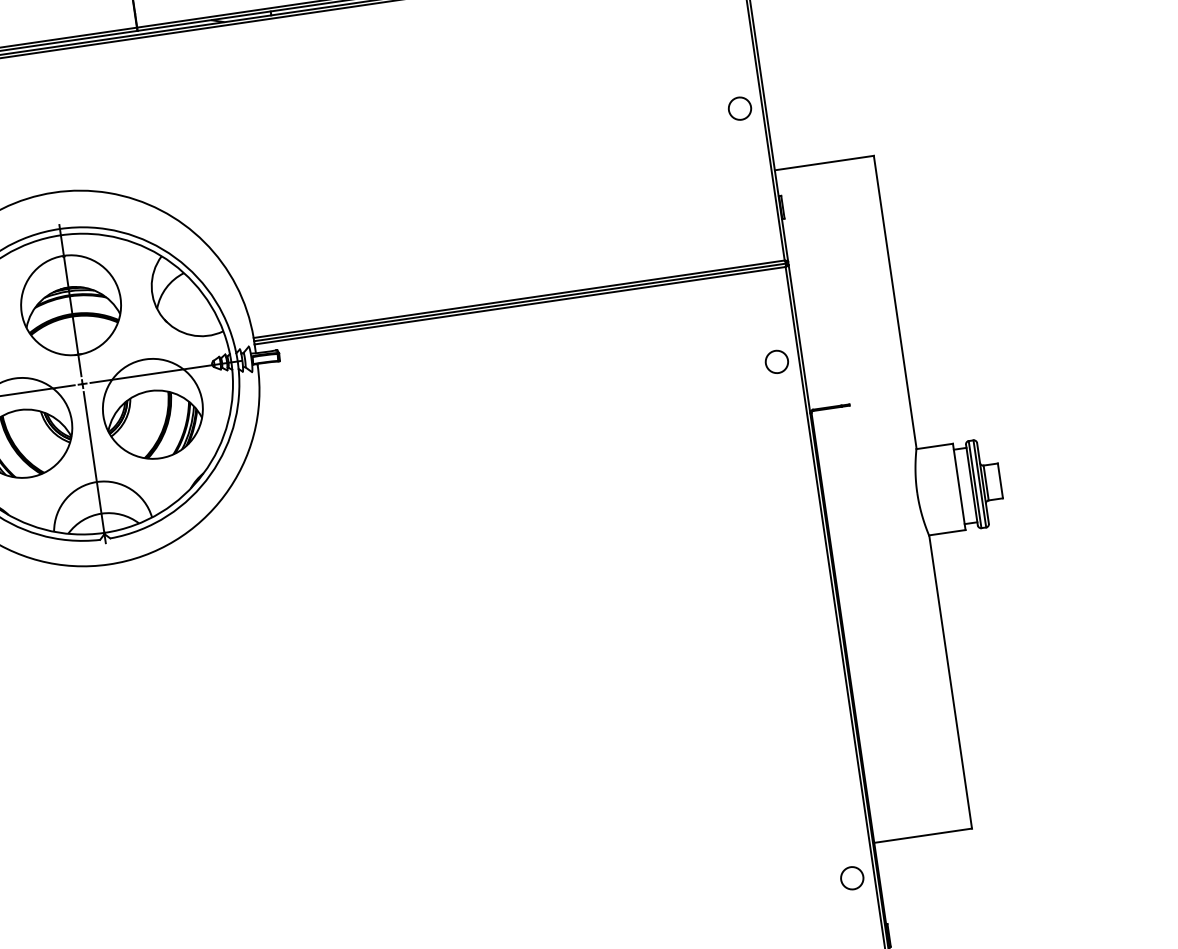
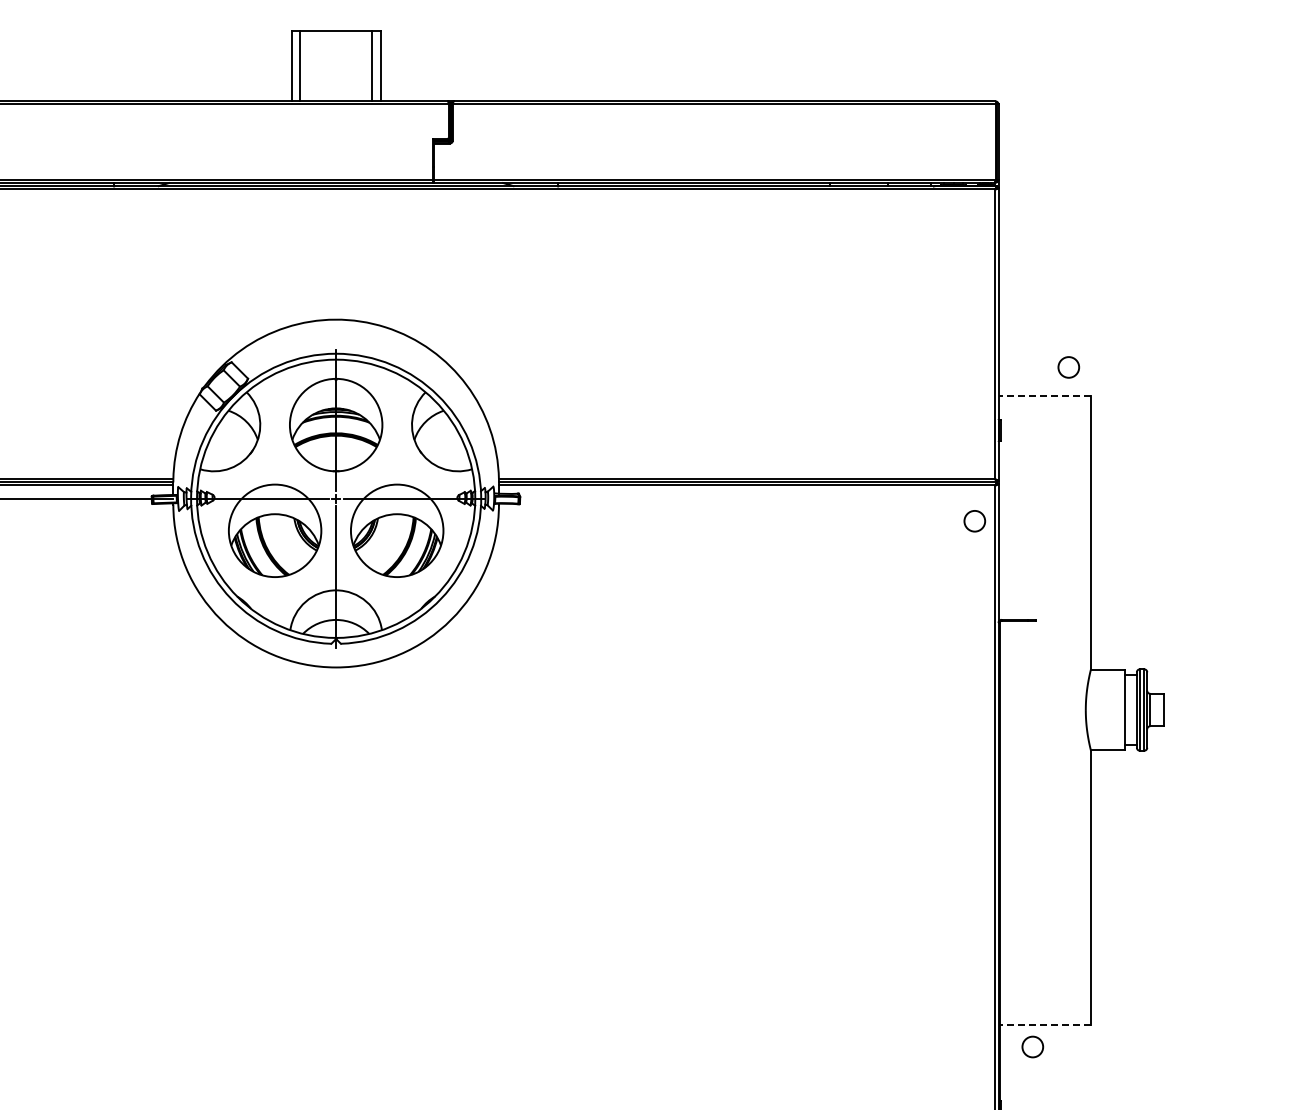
circle: (739, 108) -> (1068, 367), moved
line: (824, 163) -> (1044, 395), solid -> dashed
circle: (776, 362) -> (974, 521), moved
line: (923, 835) -> (1045, 1024), solid -> dashed
circle: (851, 877) -> (1032, 1046), moved

